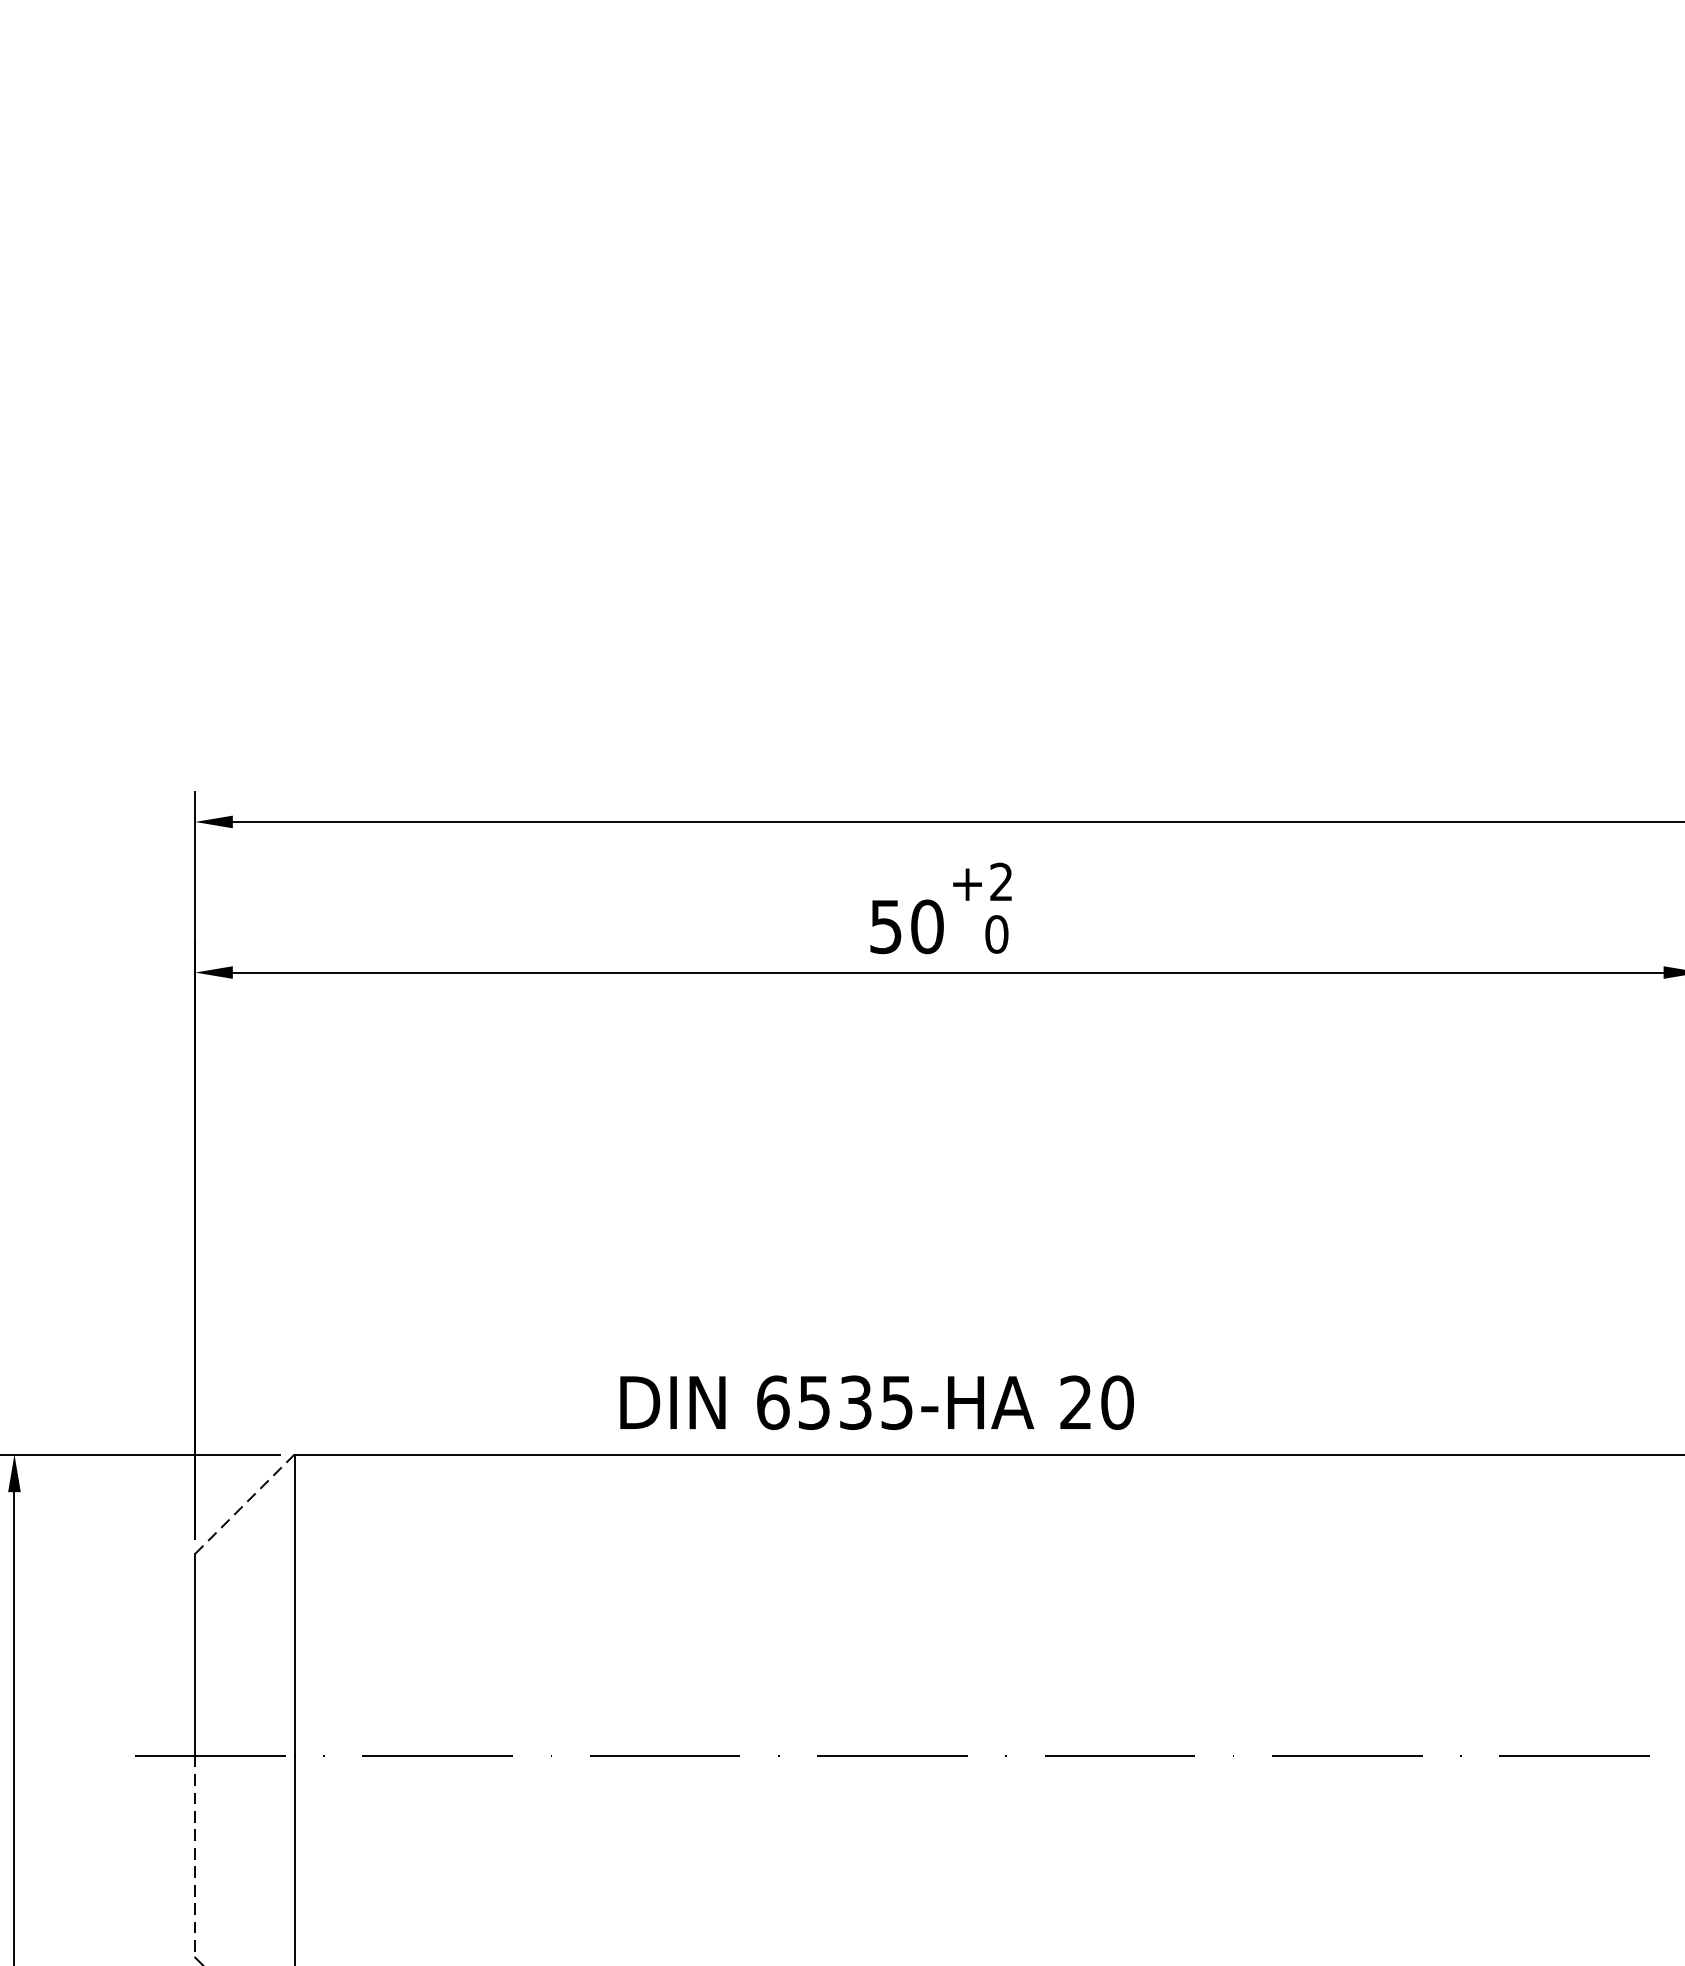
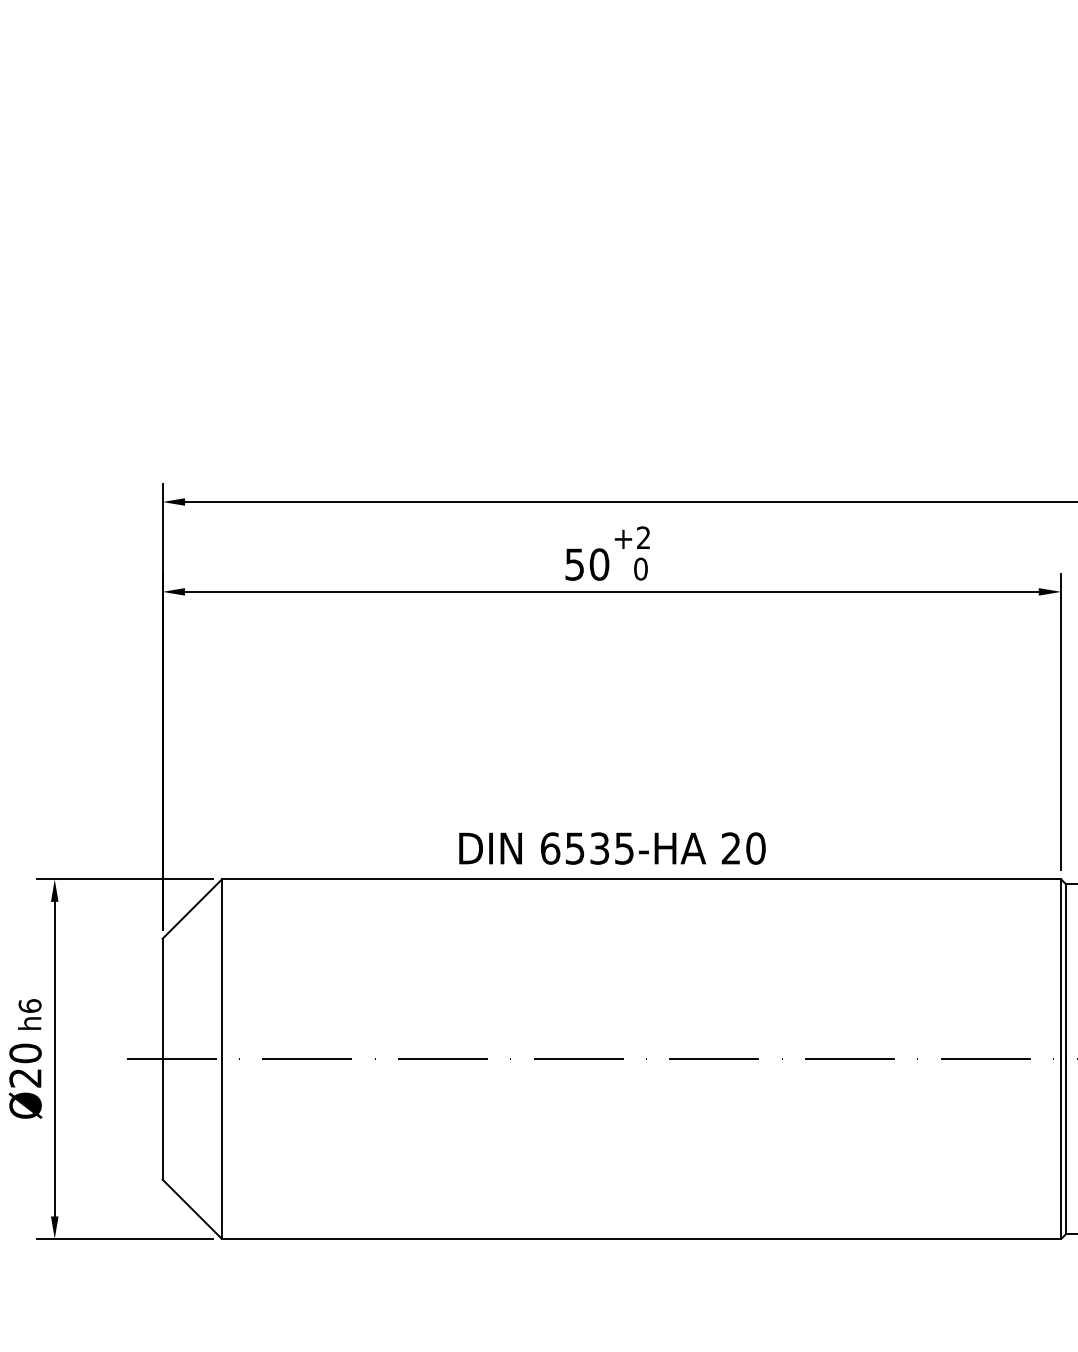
text: (877, 1402) -> (612, 848), moved
line: (245, 1504) -> (192, 909), dashed -> solid
line: (195, 1856) -> (162, 1119), dashed -> solid

